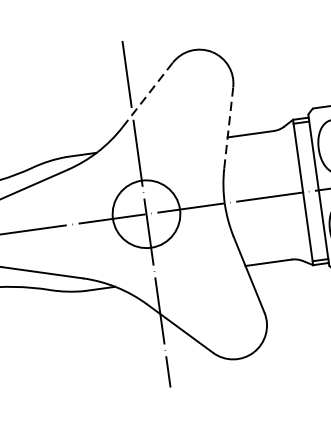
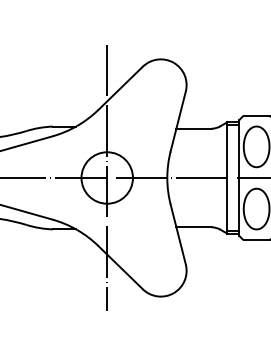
line: (148, 93) -> (121, 87), dashed -> solid
line: (229, 127) -> (178, 121), dashed -> solid

